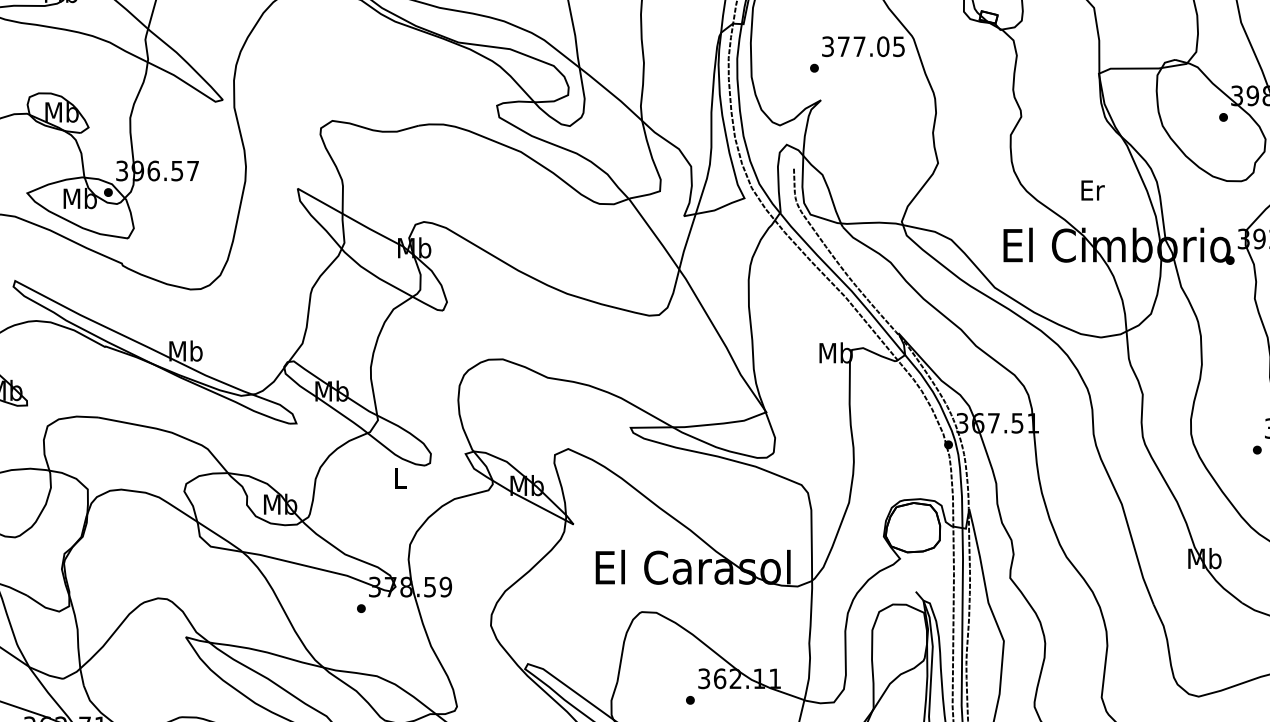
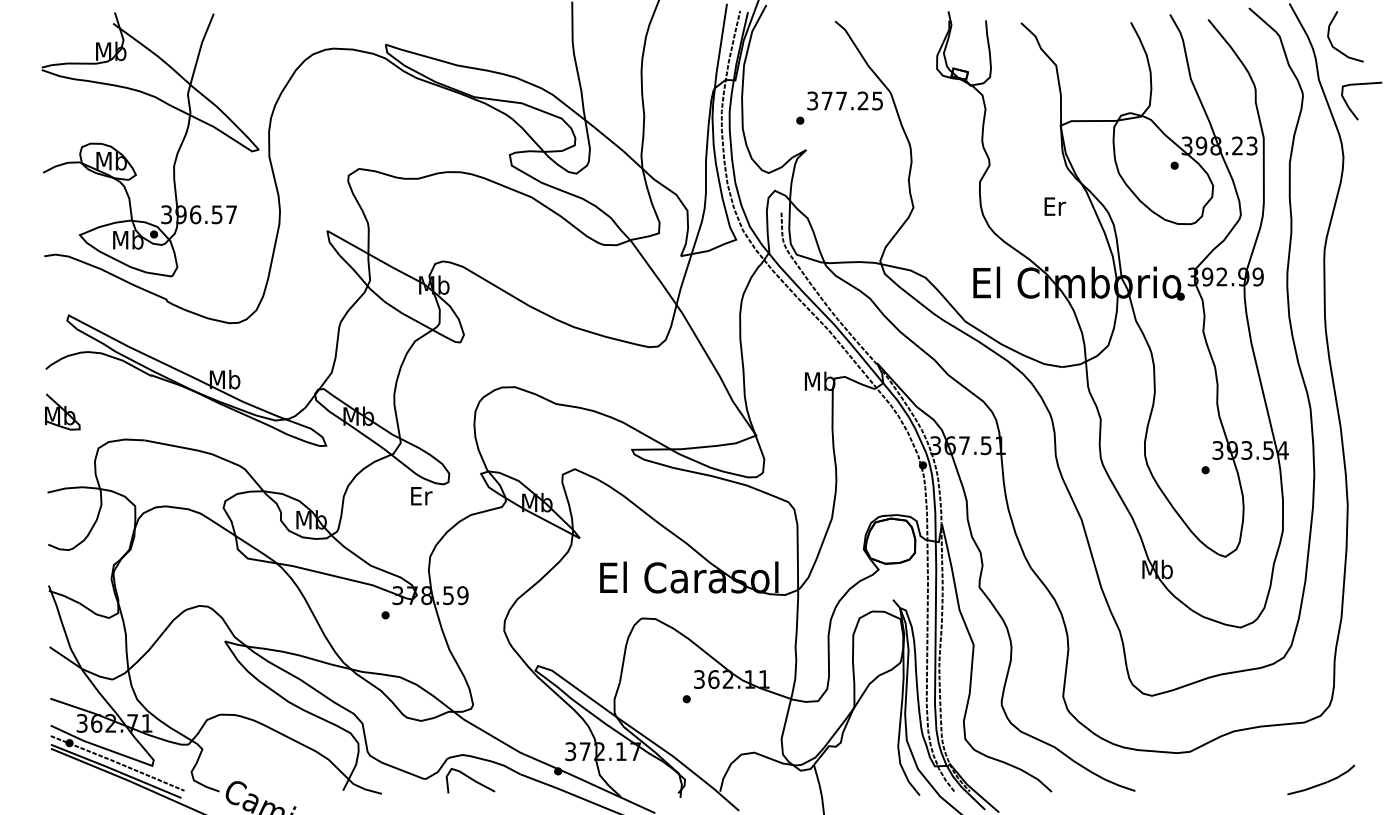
text: (882, 46) -> (862, 100), 377.05 -> 377.25
text: (1092, 190) -> (1054, 206), moved
text: (400, 478) -> (421, 496), L -> Er

